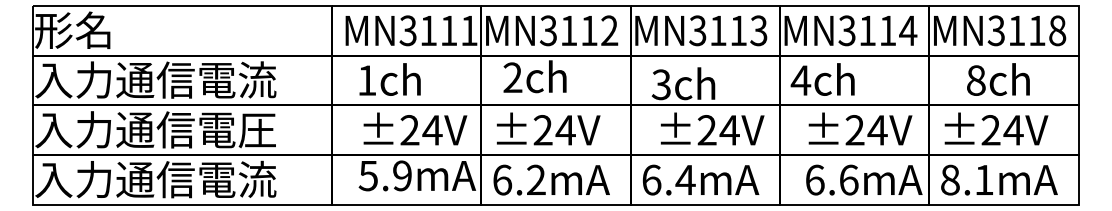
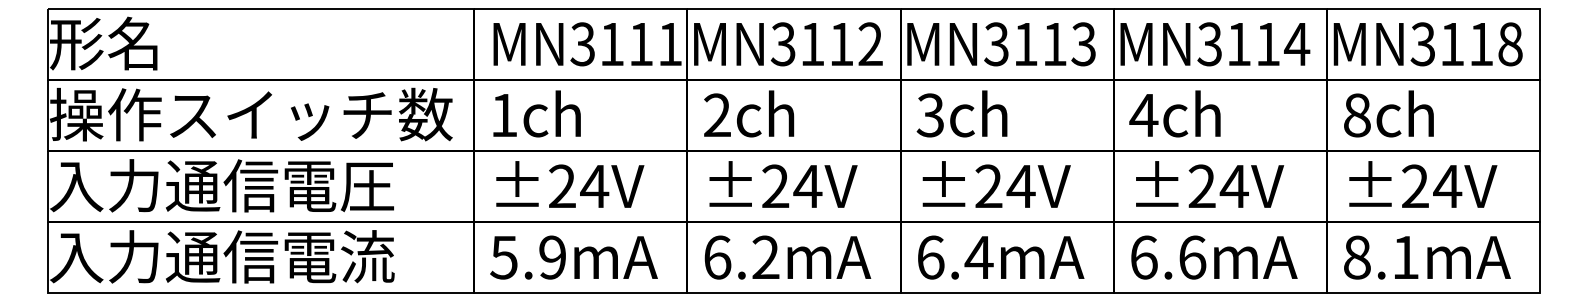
text: (535, 76) -> (749, 113), moved
text: (176, 79) -> (251, 114), 入力通信電流 -> 操作スイッチ数
text: (389, 79) -> (536, 113), moved
text: (998, 79) -> (1388, 113), moved
text: (683, 83) -> (961, 113), moved
text: (415, 128) -> (570, 184), moved
text: (712, 128) -> (996, 184), moved
text: (860, 128) -> (1210, 184), moved
text: (417, 175) -> (573, 257), moved
text: (864, 180) -> (1214, 257), moved

